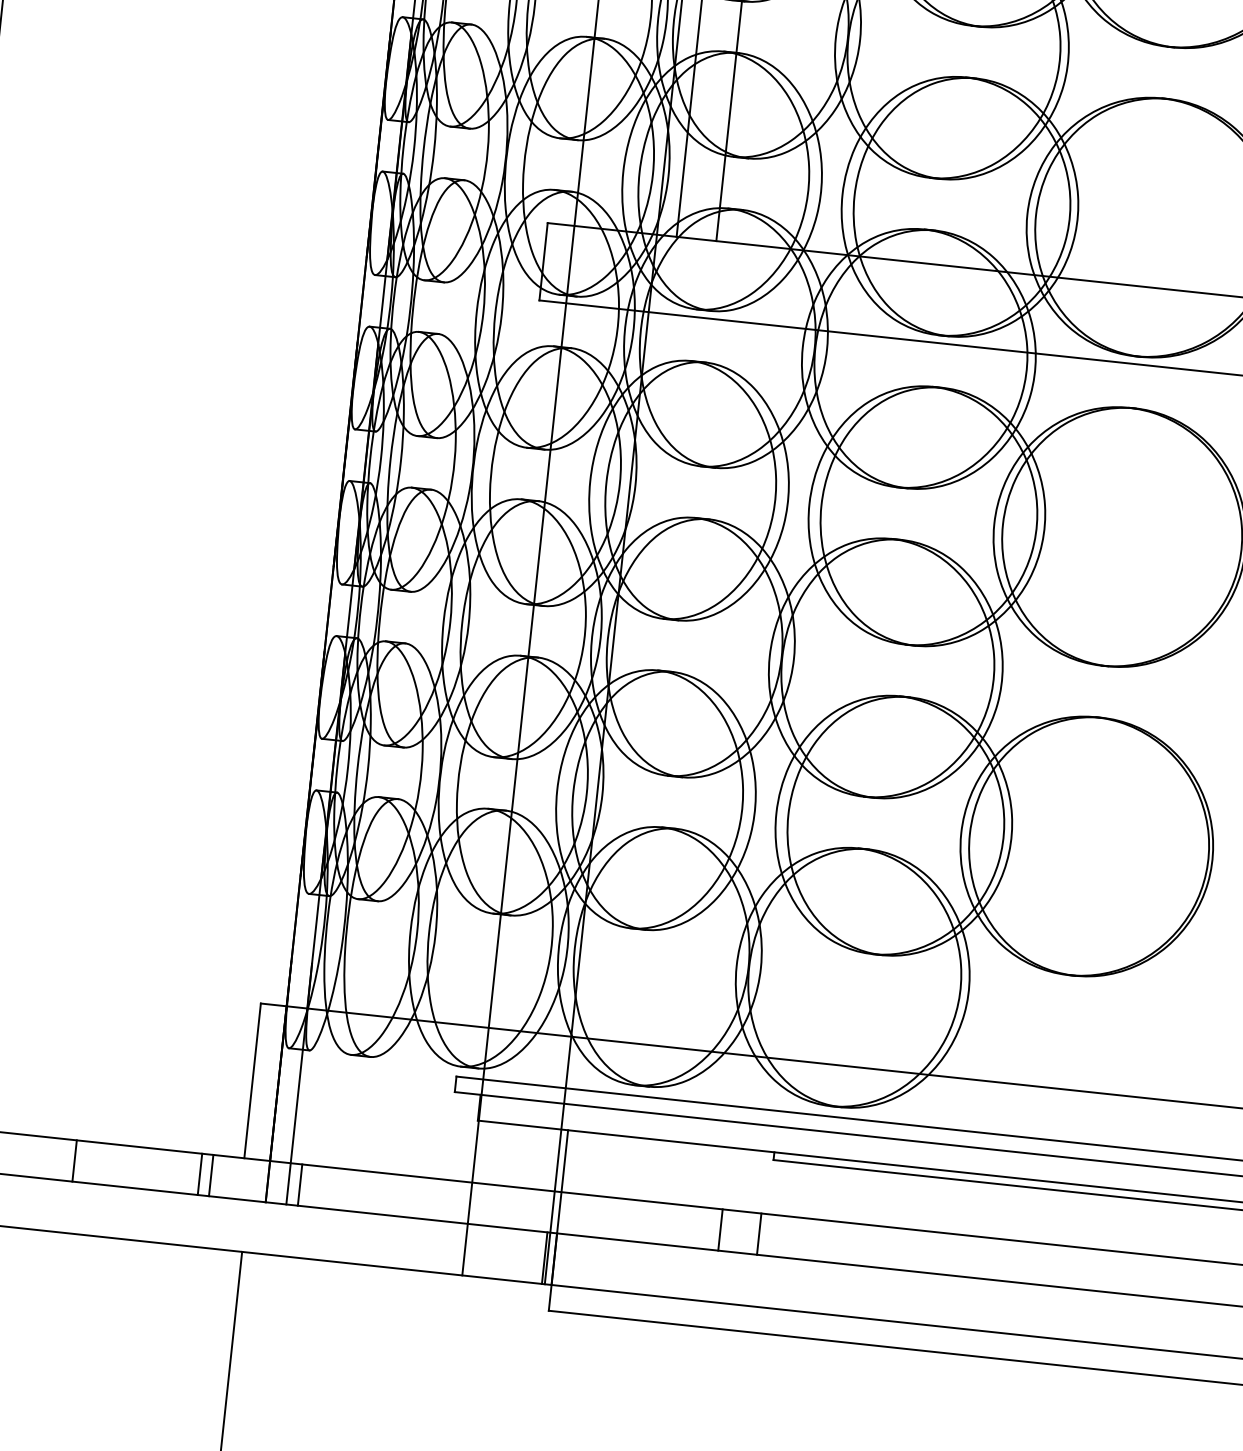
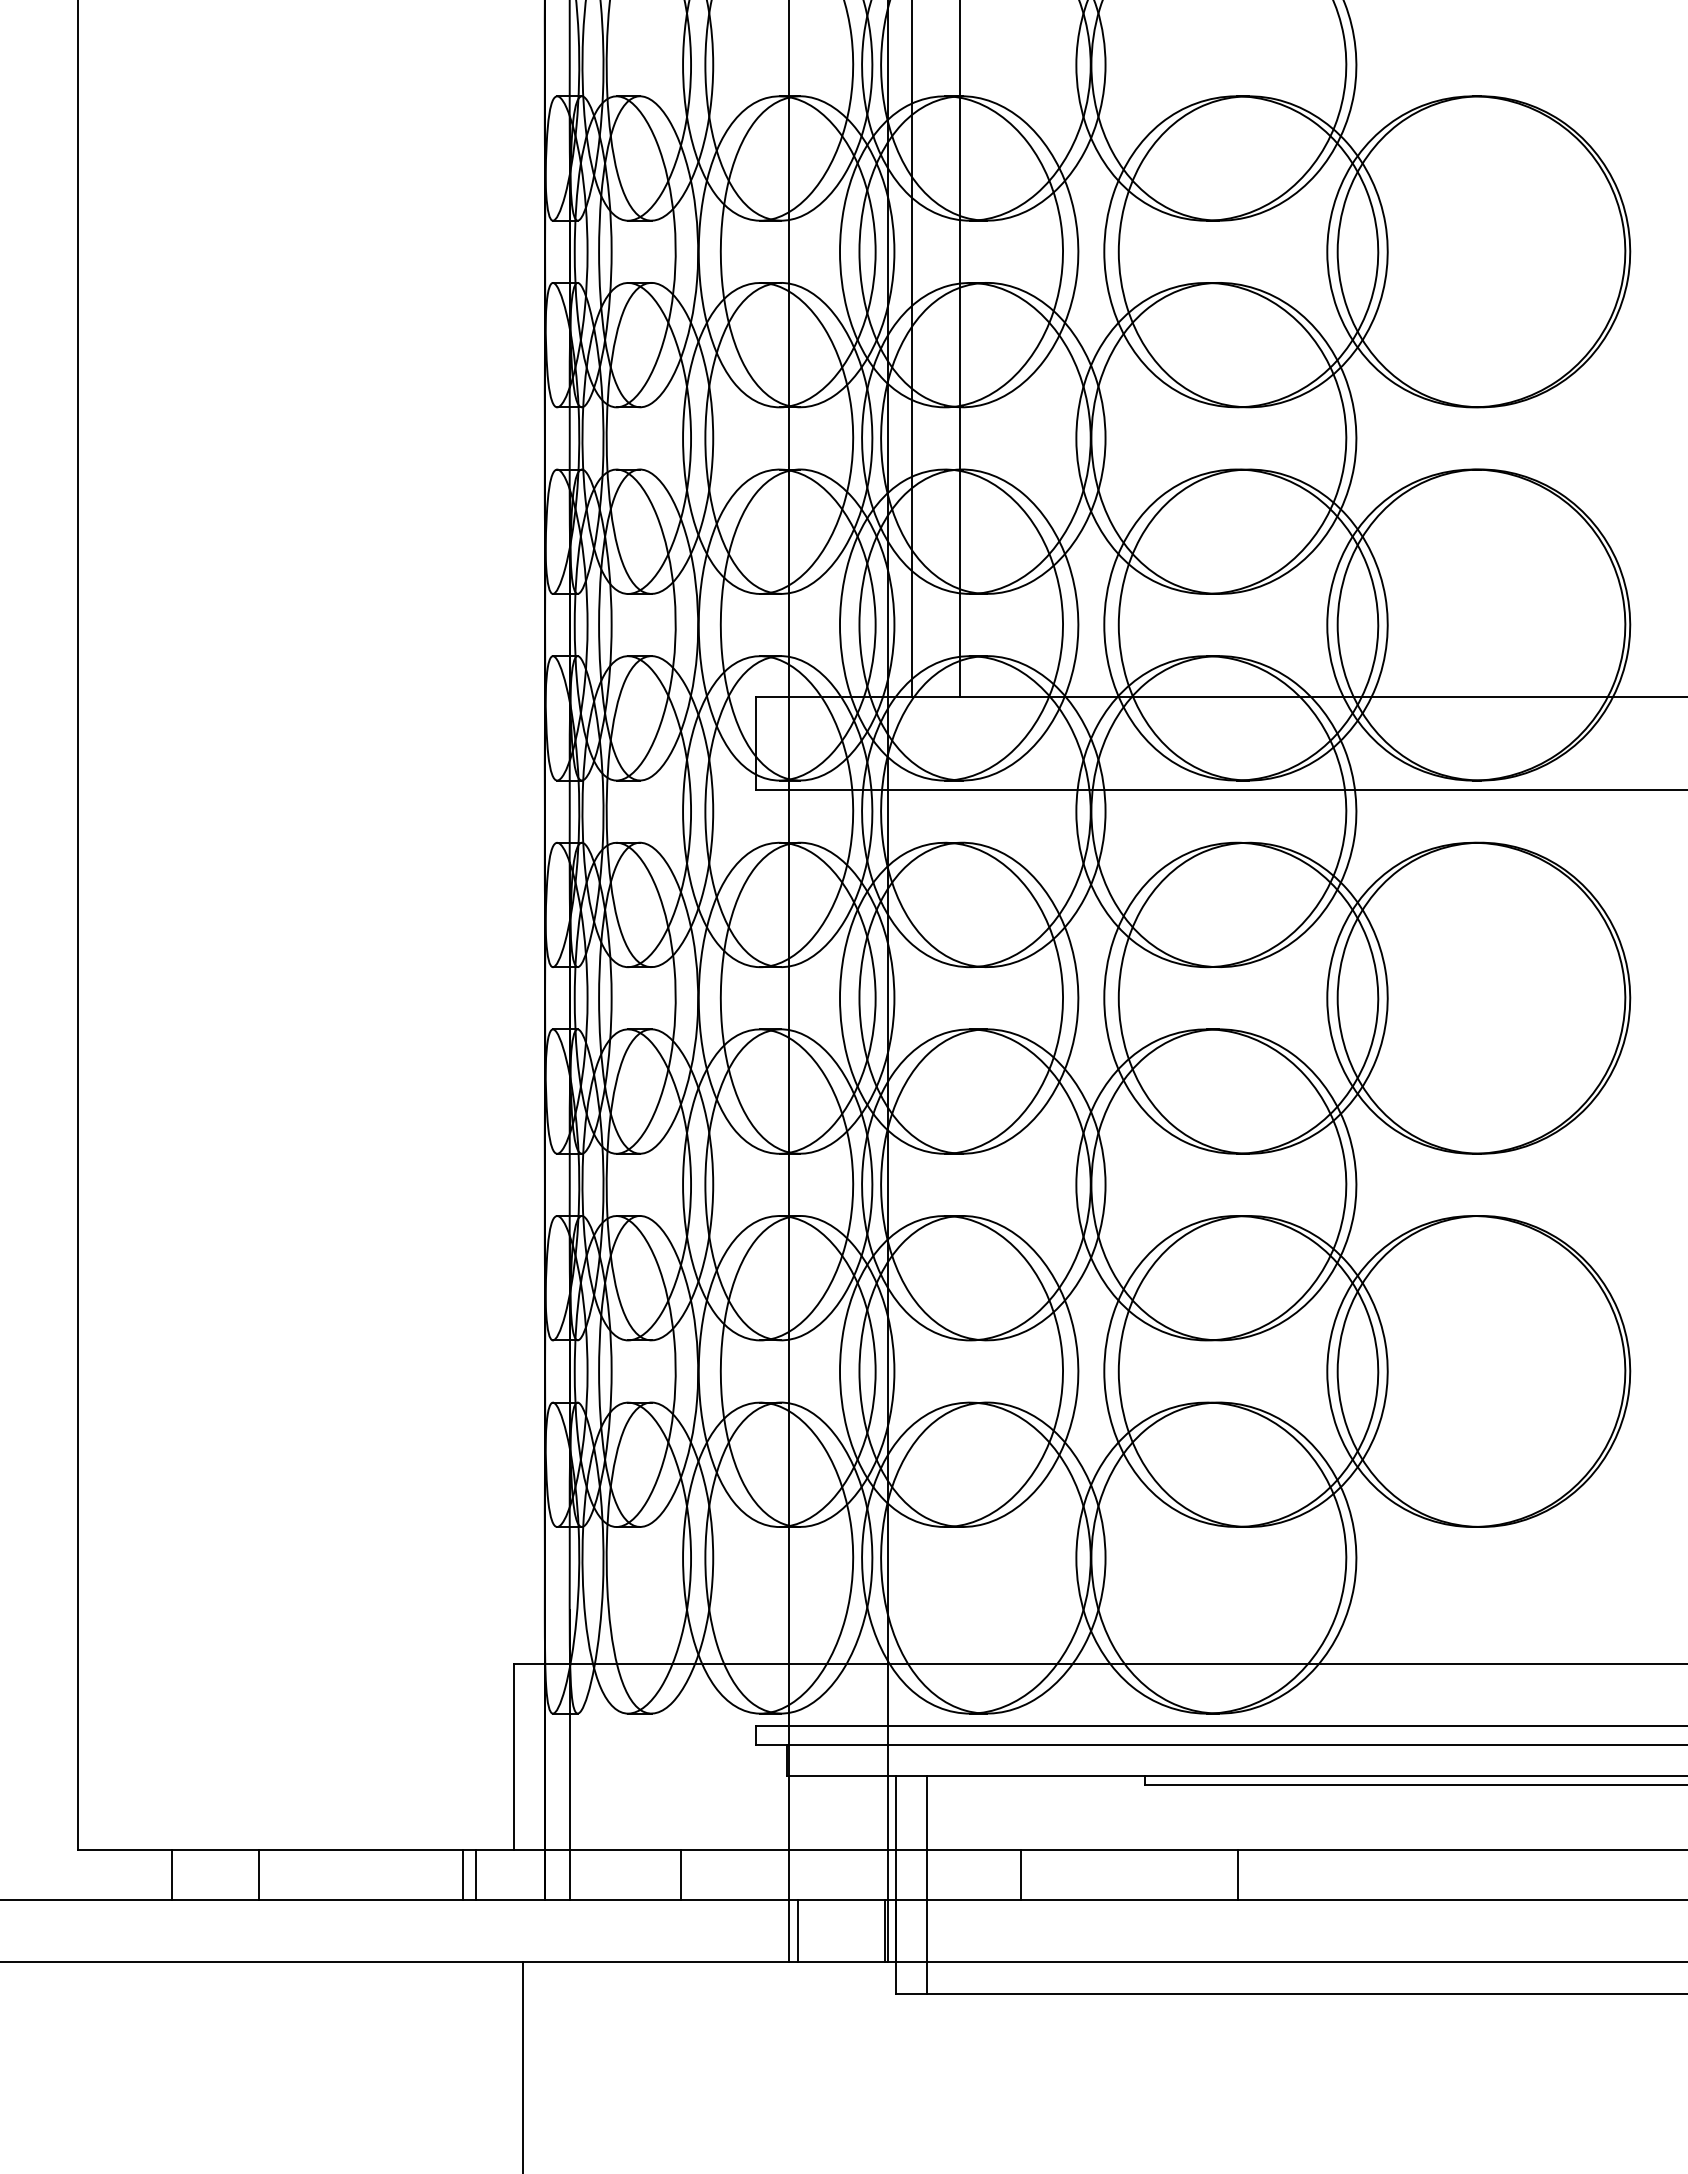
line: (74, 1161) -> (258, 1875), moved
line: (299, 1185) -> (680, 1875), moved
line: (584, 1223) -> (927, 1884), added
line: (720, 1230) -> (1020, 1875), moved
line: (759, 1234) -> (1238, 1875), moved
line: (472, 1250) -> (797, 1931), added

